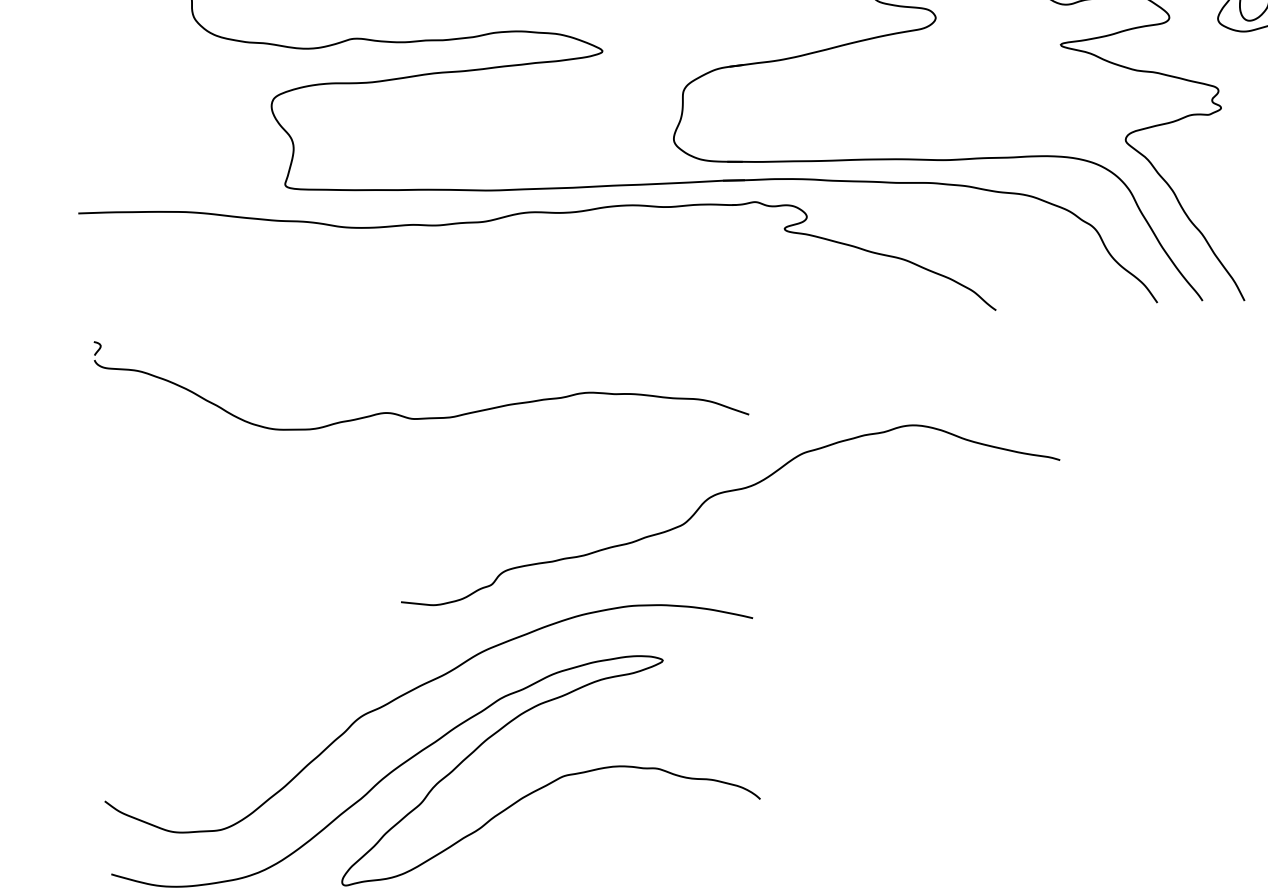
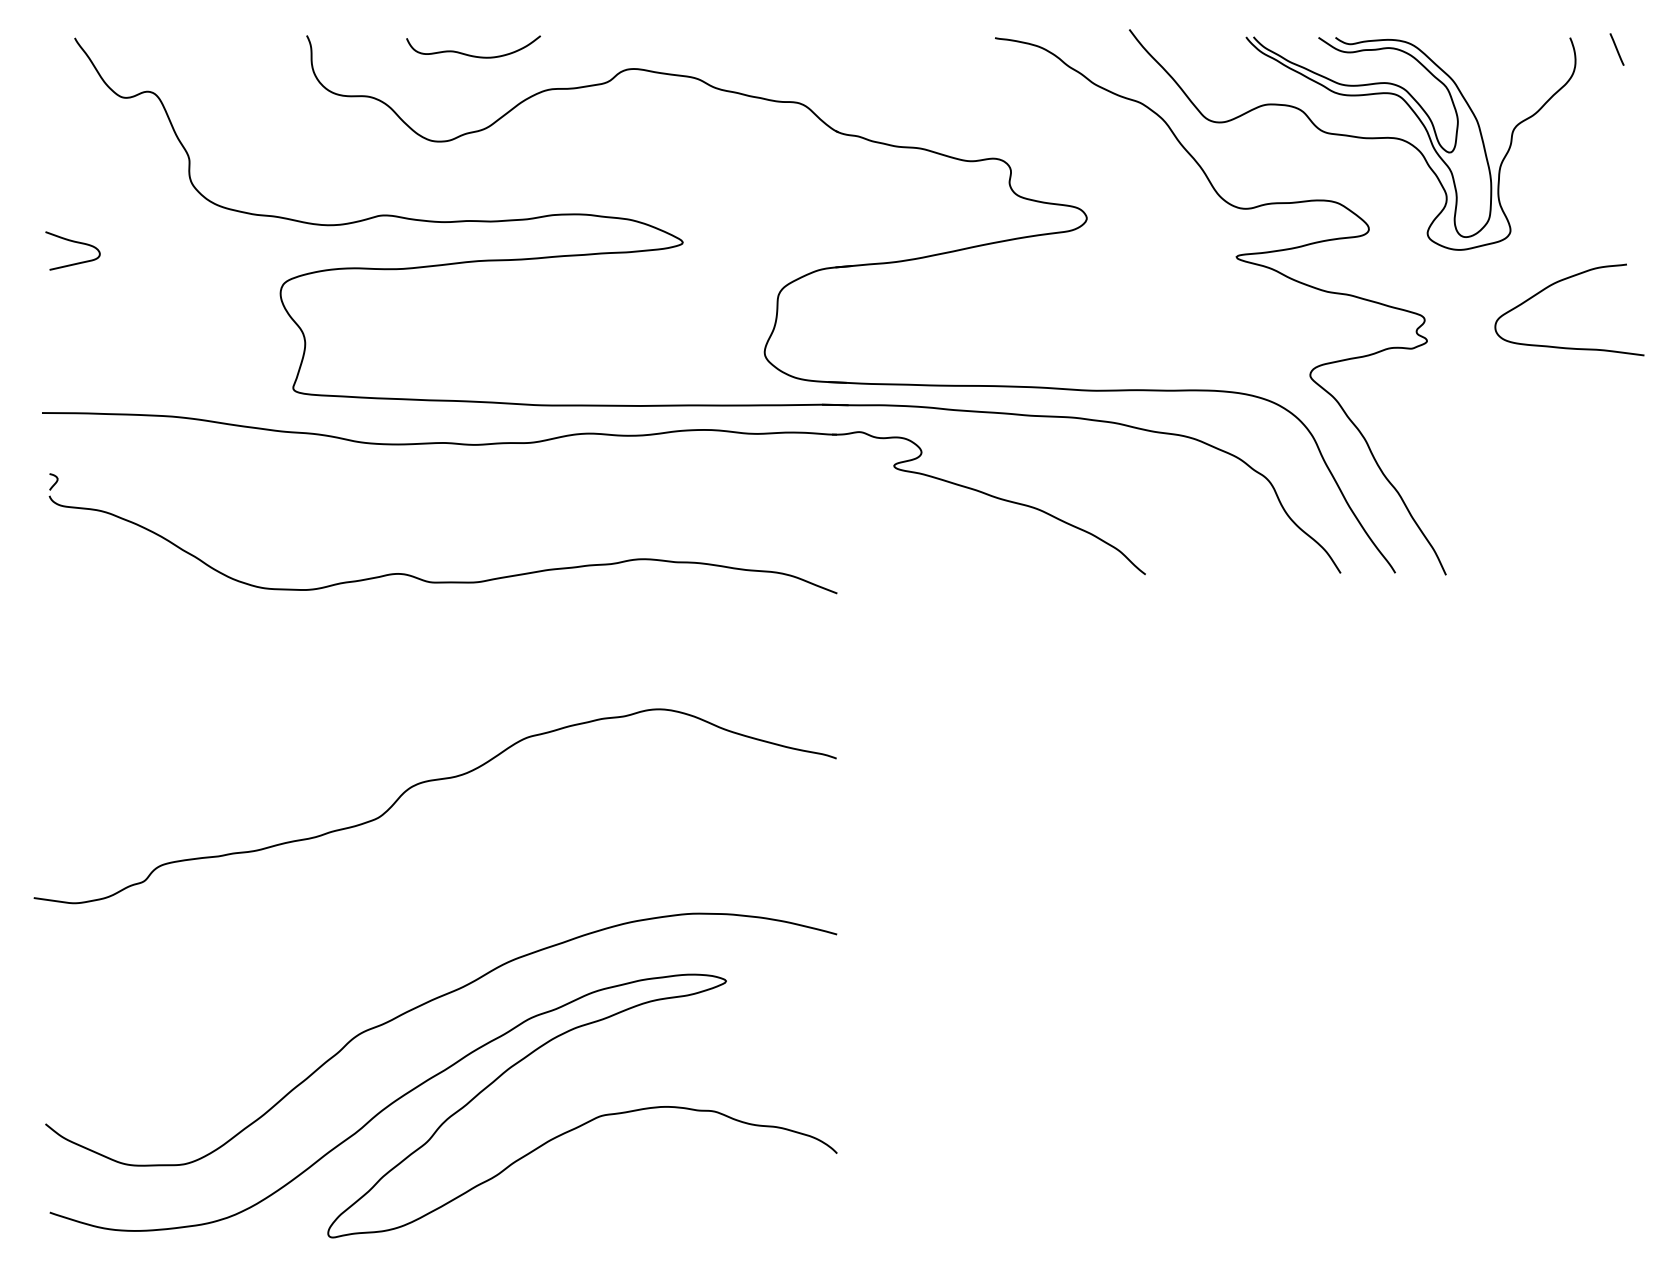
curve: (97, 71) -> (72, 242), added
part: (422, 417) -> (442, 581), moved
curve: (722, 493) -> (427, 782), moved

